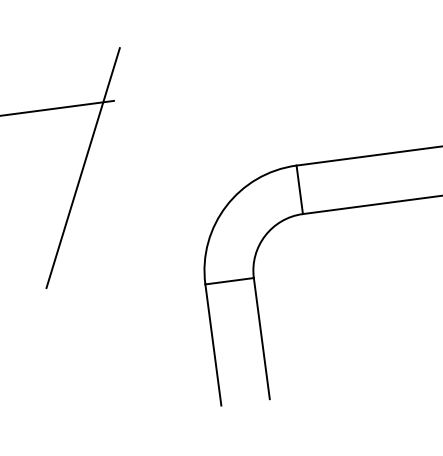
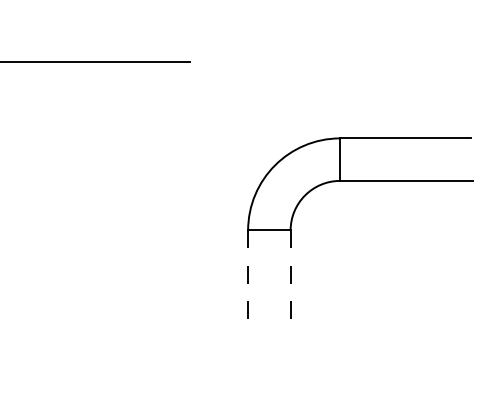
line: (82, 168) -> (155, 116), removed
line: (261, 339) -> (290, 284), solid -> dashed
line: (213, 345) -> (248, 284), solid -> dashed

